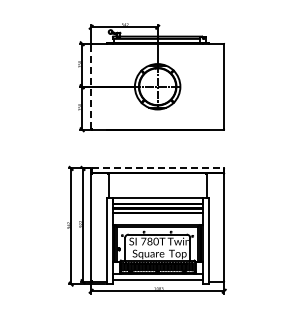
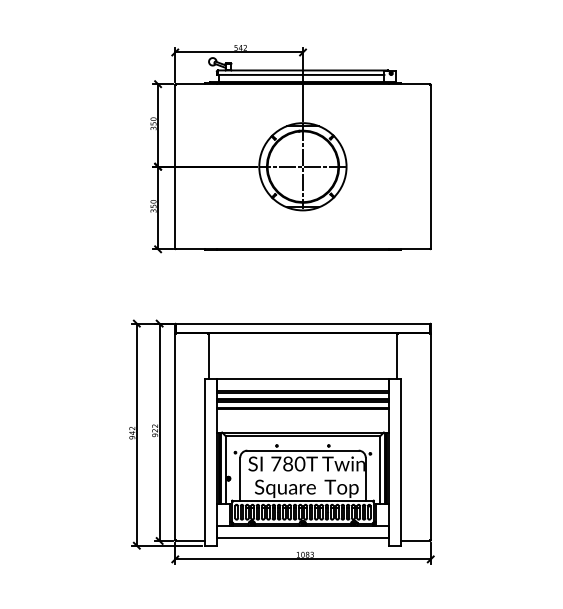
line: (91, 86) -> (175, 166), dashed -> solid
line: (158, 168) -> (304, 323), dashed -> solid

